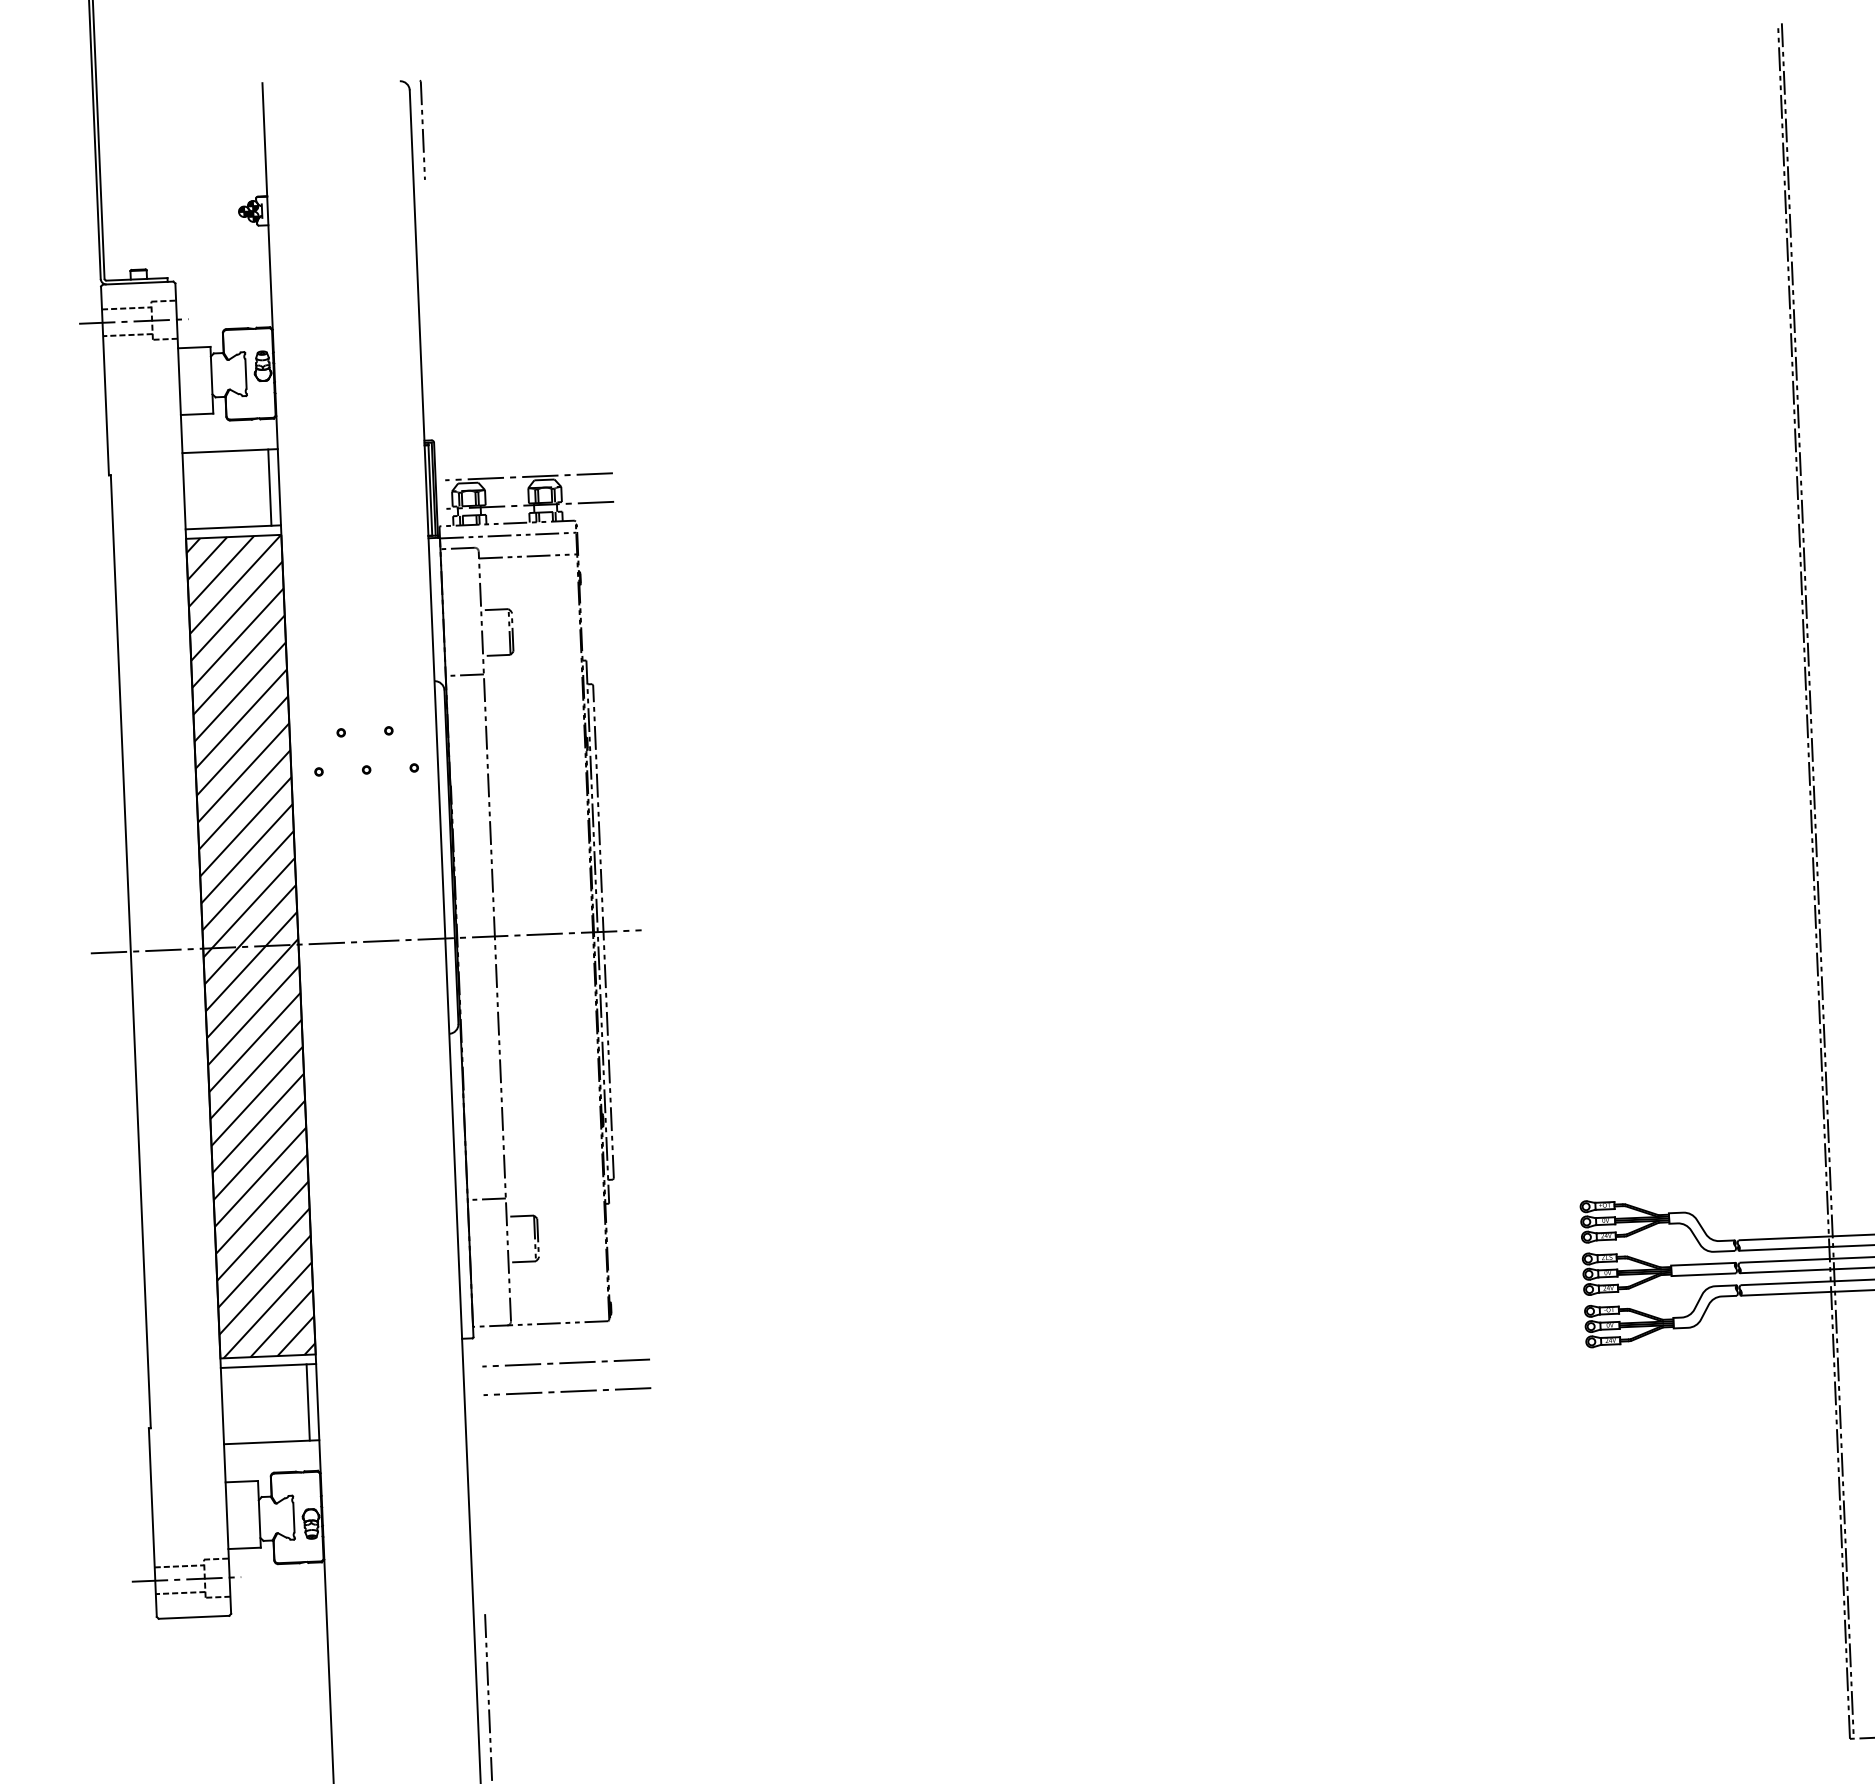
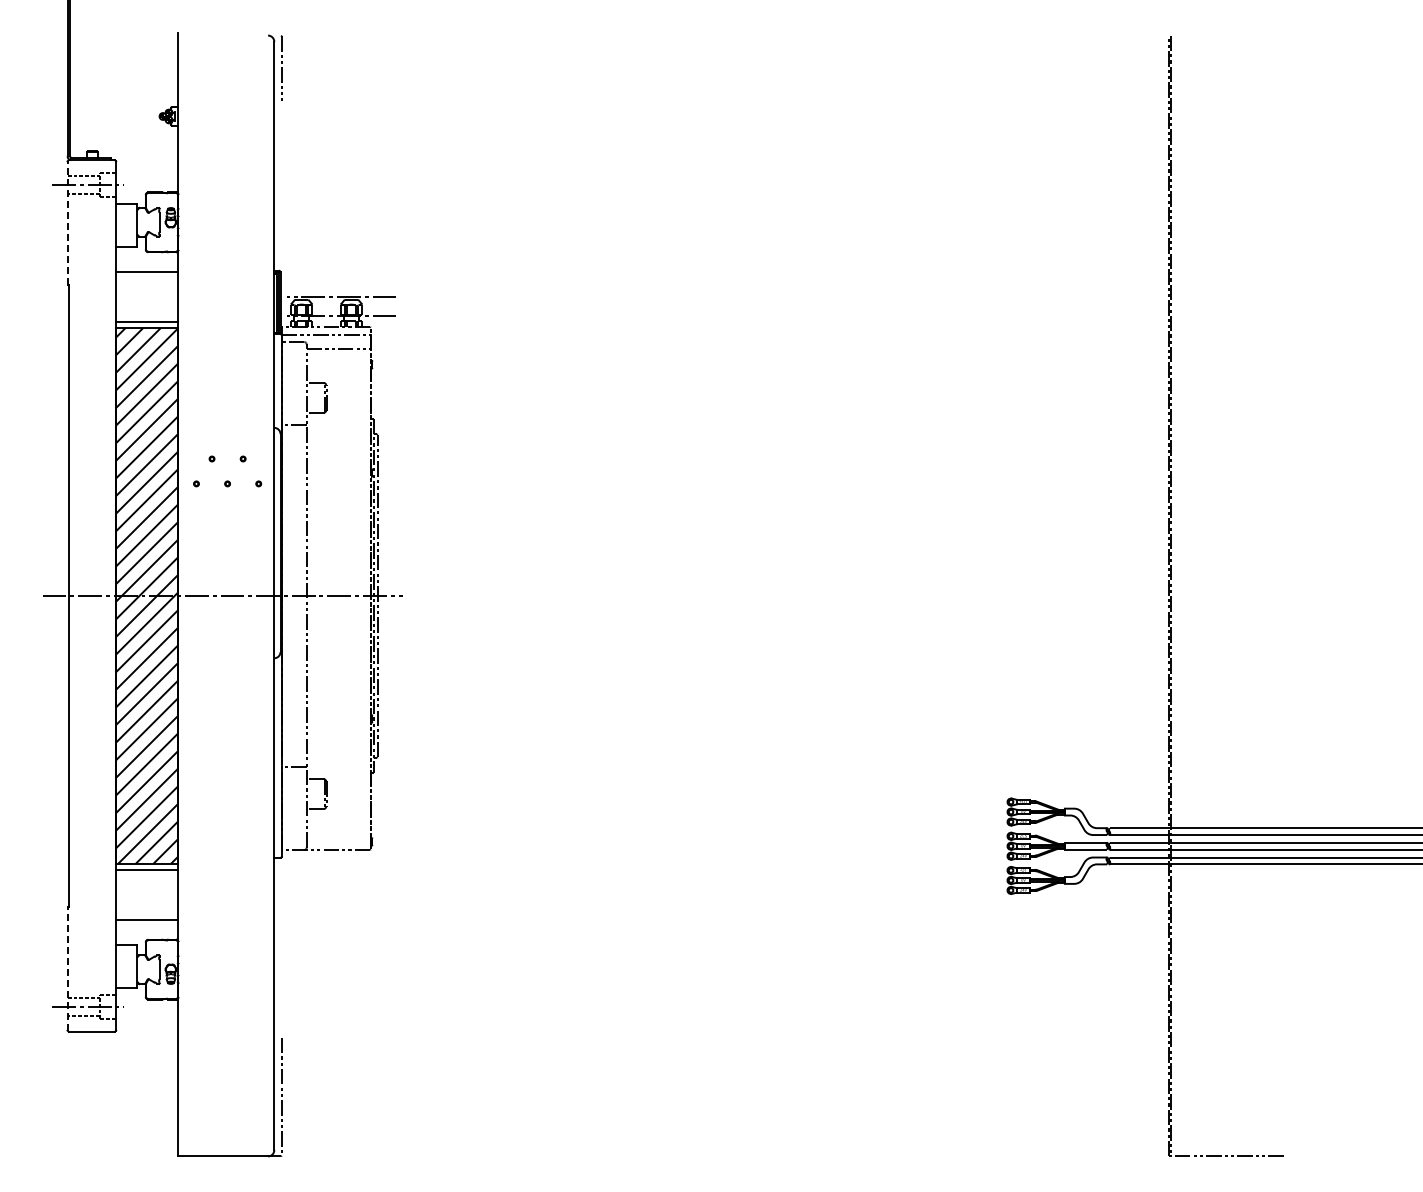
line: (104, 381) -> (67, 223), solid -> dashed
line: (270, 488) -> (172, 297), removed
line: (566, 1363) -> (341, 876), removed
line: (567, 1391) -> (341, 894), removed
line: (308, 1401) -> (172, 894), removed
line: (152, 1521) -> (67, 968), solid -> dashed

